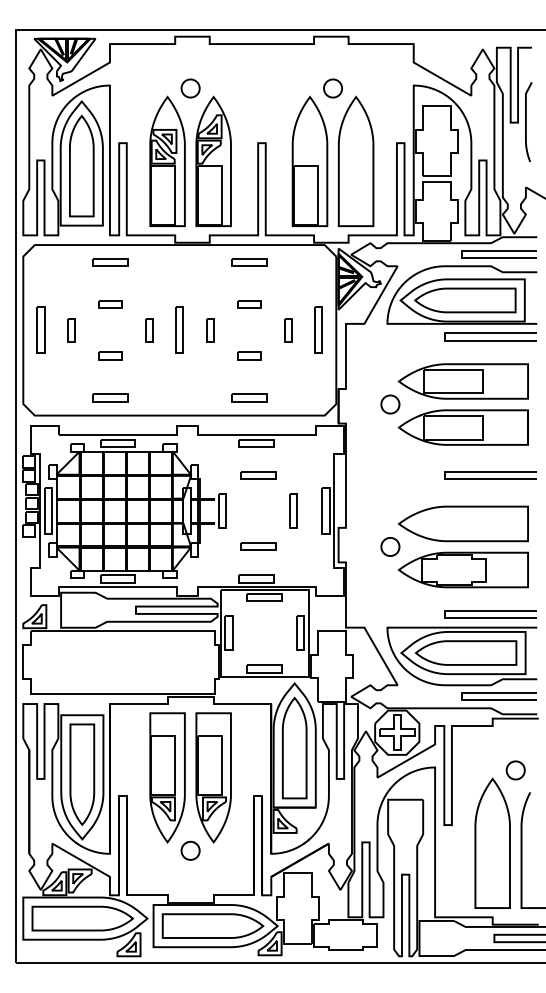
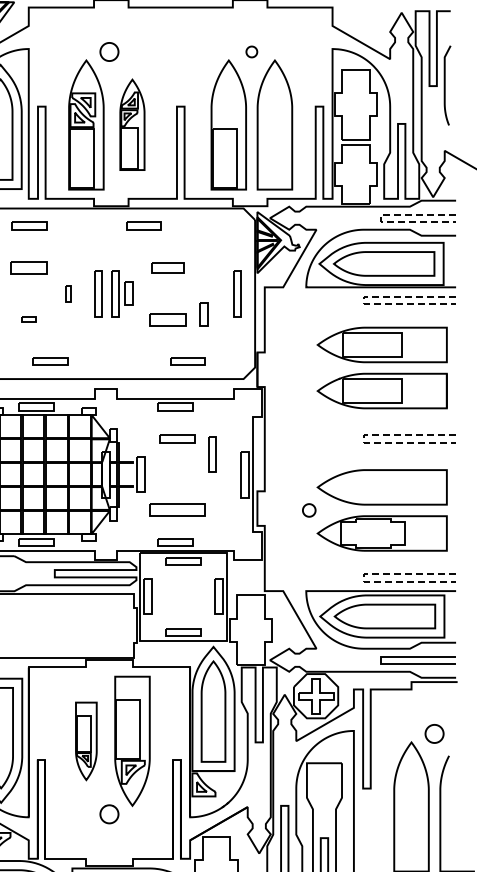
part: (332, 88) -> (251, 51), size x0.6
part: (213, 160) -> (132, 123), size x0.7
line: (462, 254) -> (381, 217), solid -> dashed
part: (249, 262) -> (144, 225), moved
part: (110, 304) -> (29, 267), size x1.6
part: (249, 304) -> (168, 267), size x1.4
part: (196, 329) -> (115, 292), added
part: (149, 330) -> (68, 293), size x0.7
part: (288, 330) -> (204, 314), moved
line: (445, 336) -> (364, 299), solid -> dashed
part: (110, 355) -> (29, 318), size x0.6
part: (249, 355) -> (168, 318), size x1.6
part: (110, 397) -> (50, 360), moved
part: (249, 397) -> (188, 360), moved
part: (390, 404) -> (309, 367), removed
line: (445, 475) -> (364, 438), solid -> dashed
part: (293, 510) -> (212, 453), moved
part: (258, 546) -> (177, 509), size x1.6
part: (390, 546) -> (309, 509), size x0.7
line: (445, 614) -> (364, 577), solid -> dashed
part: (167, 777) -> (86, 740), size x0.6

